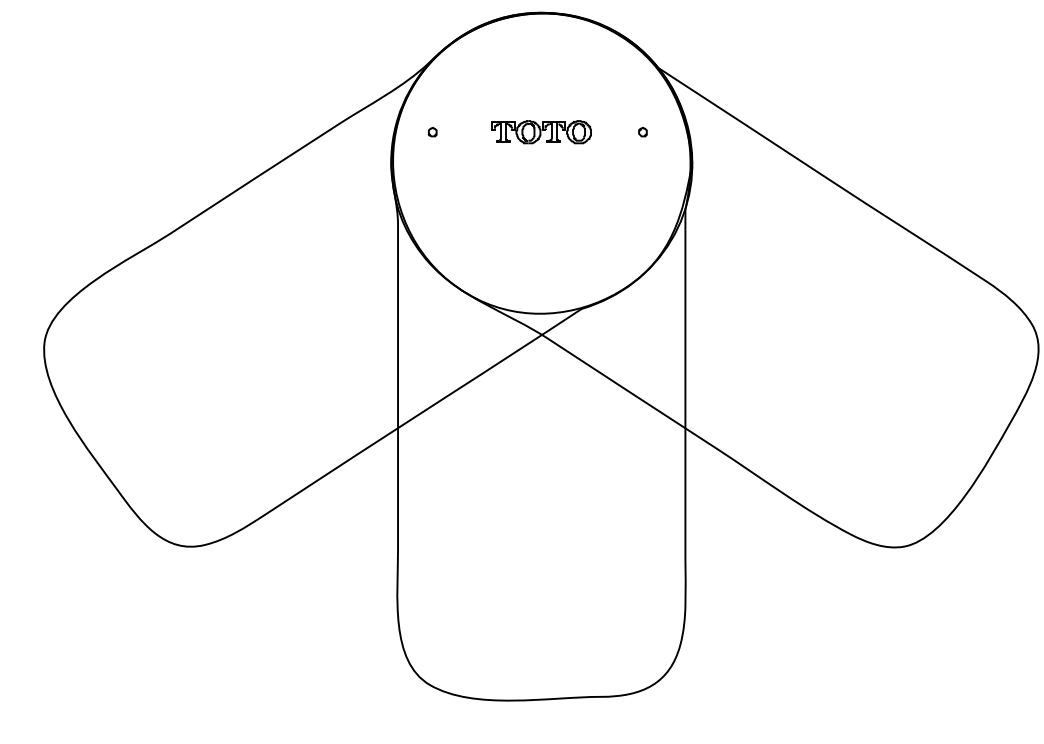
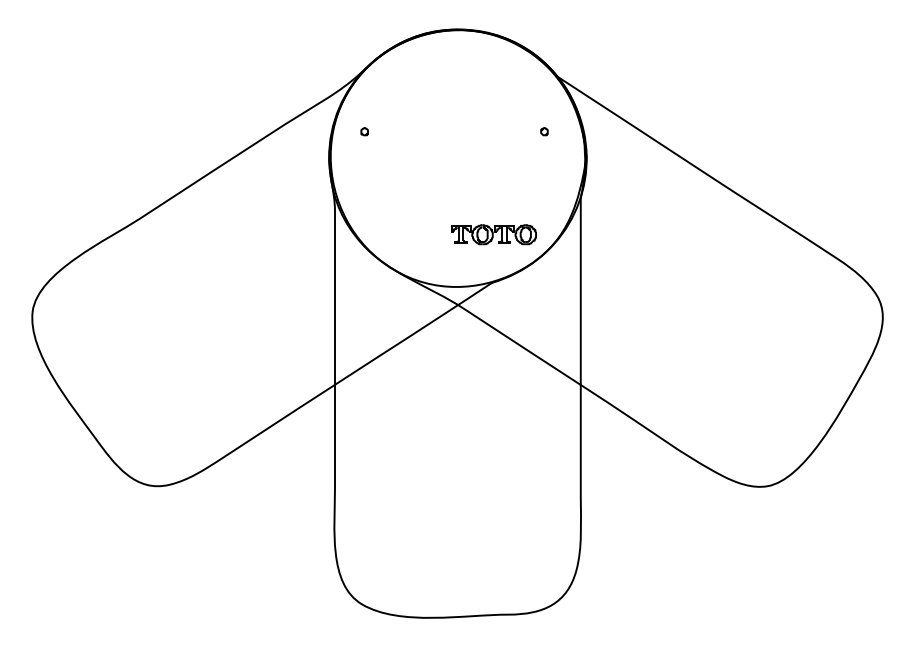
part: (541, 131) -> (493, 234), moved

